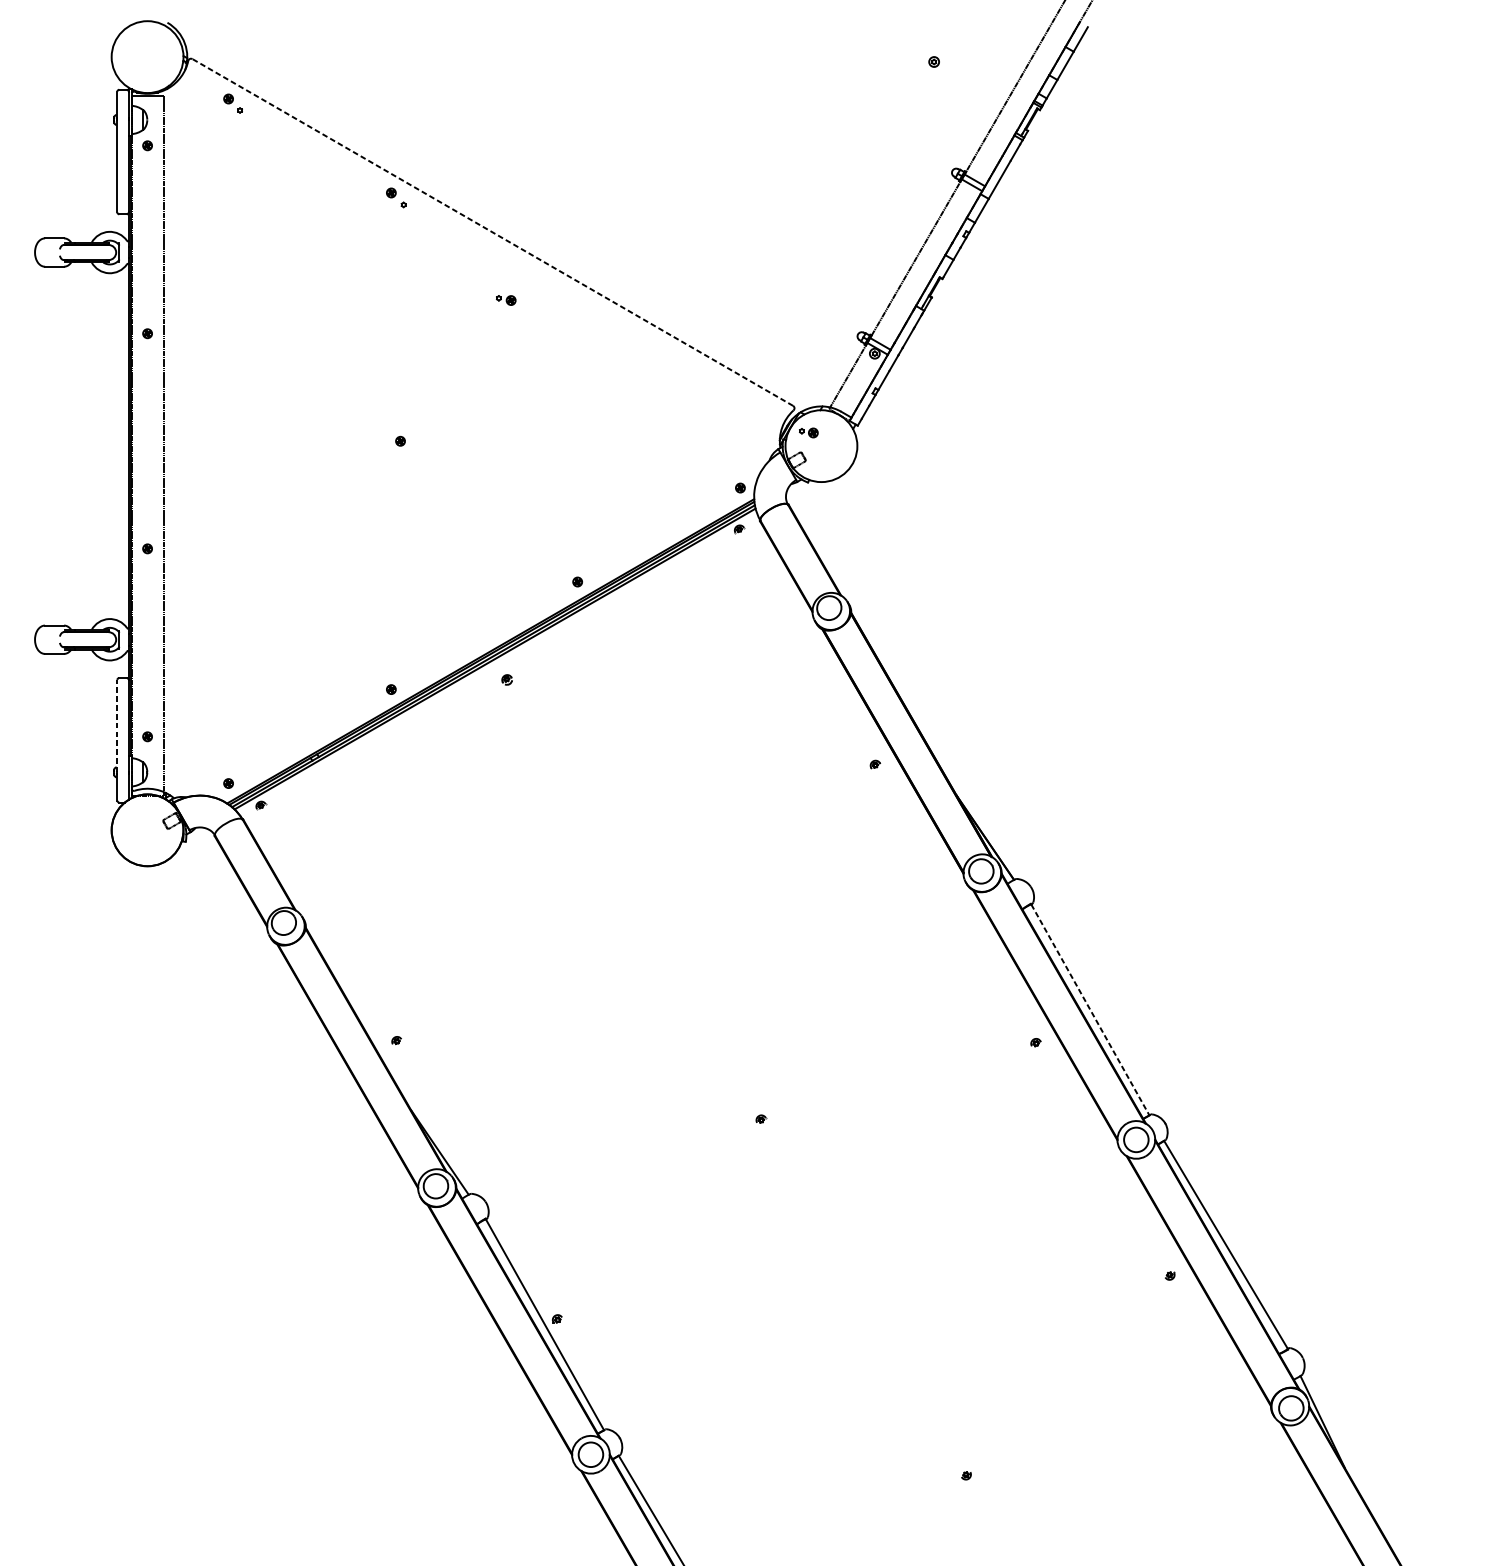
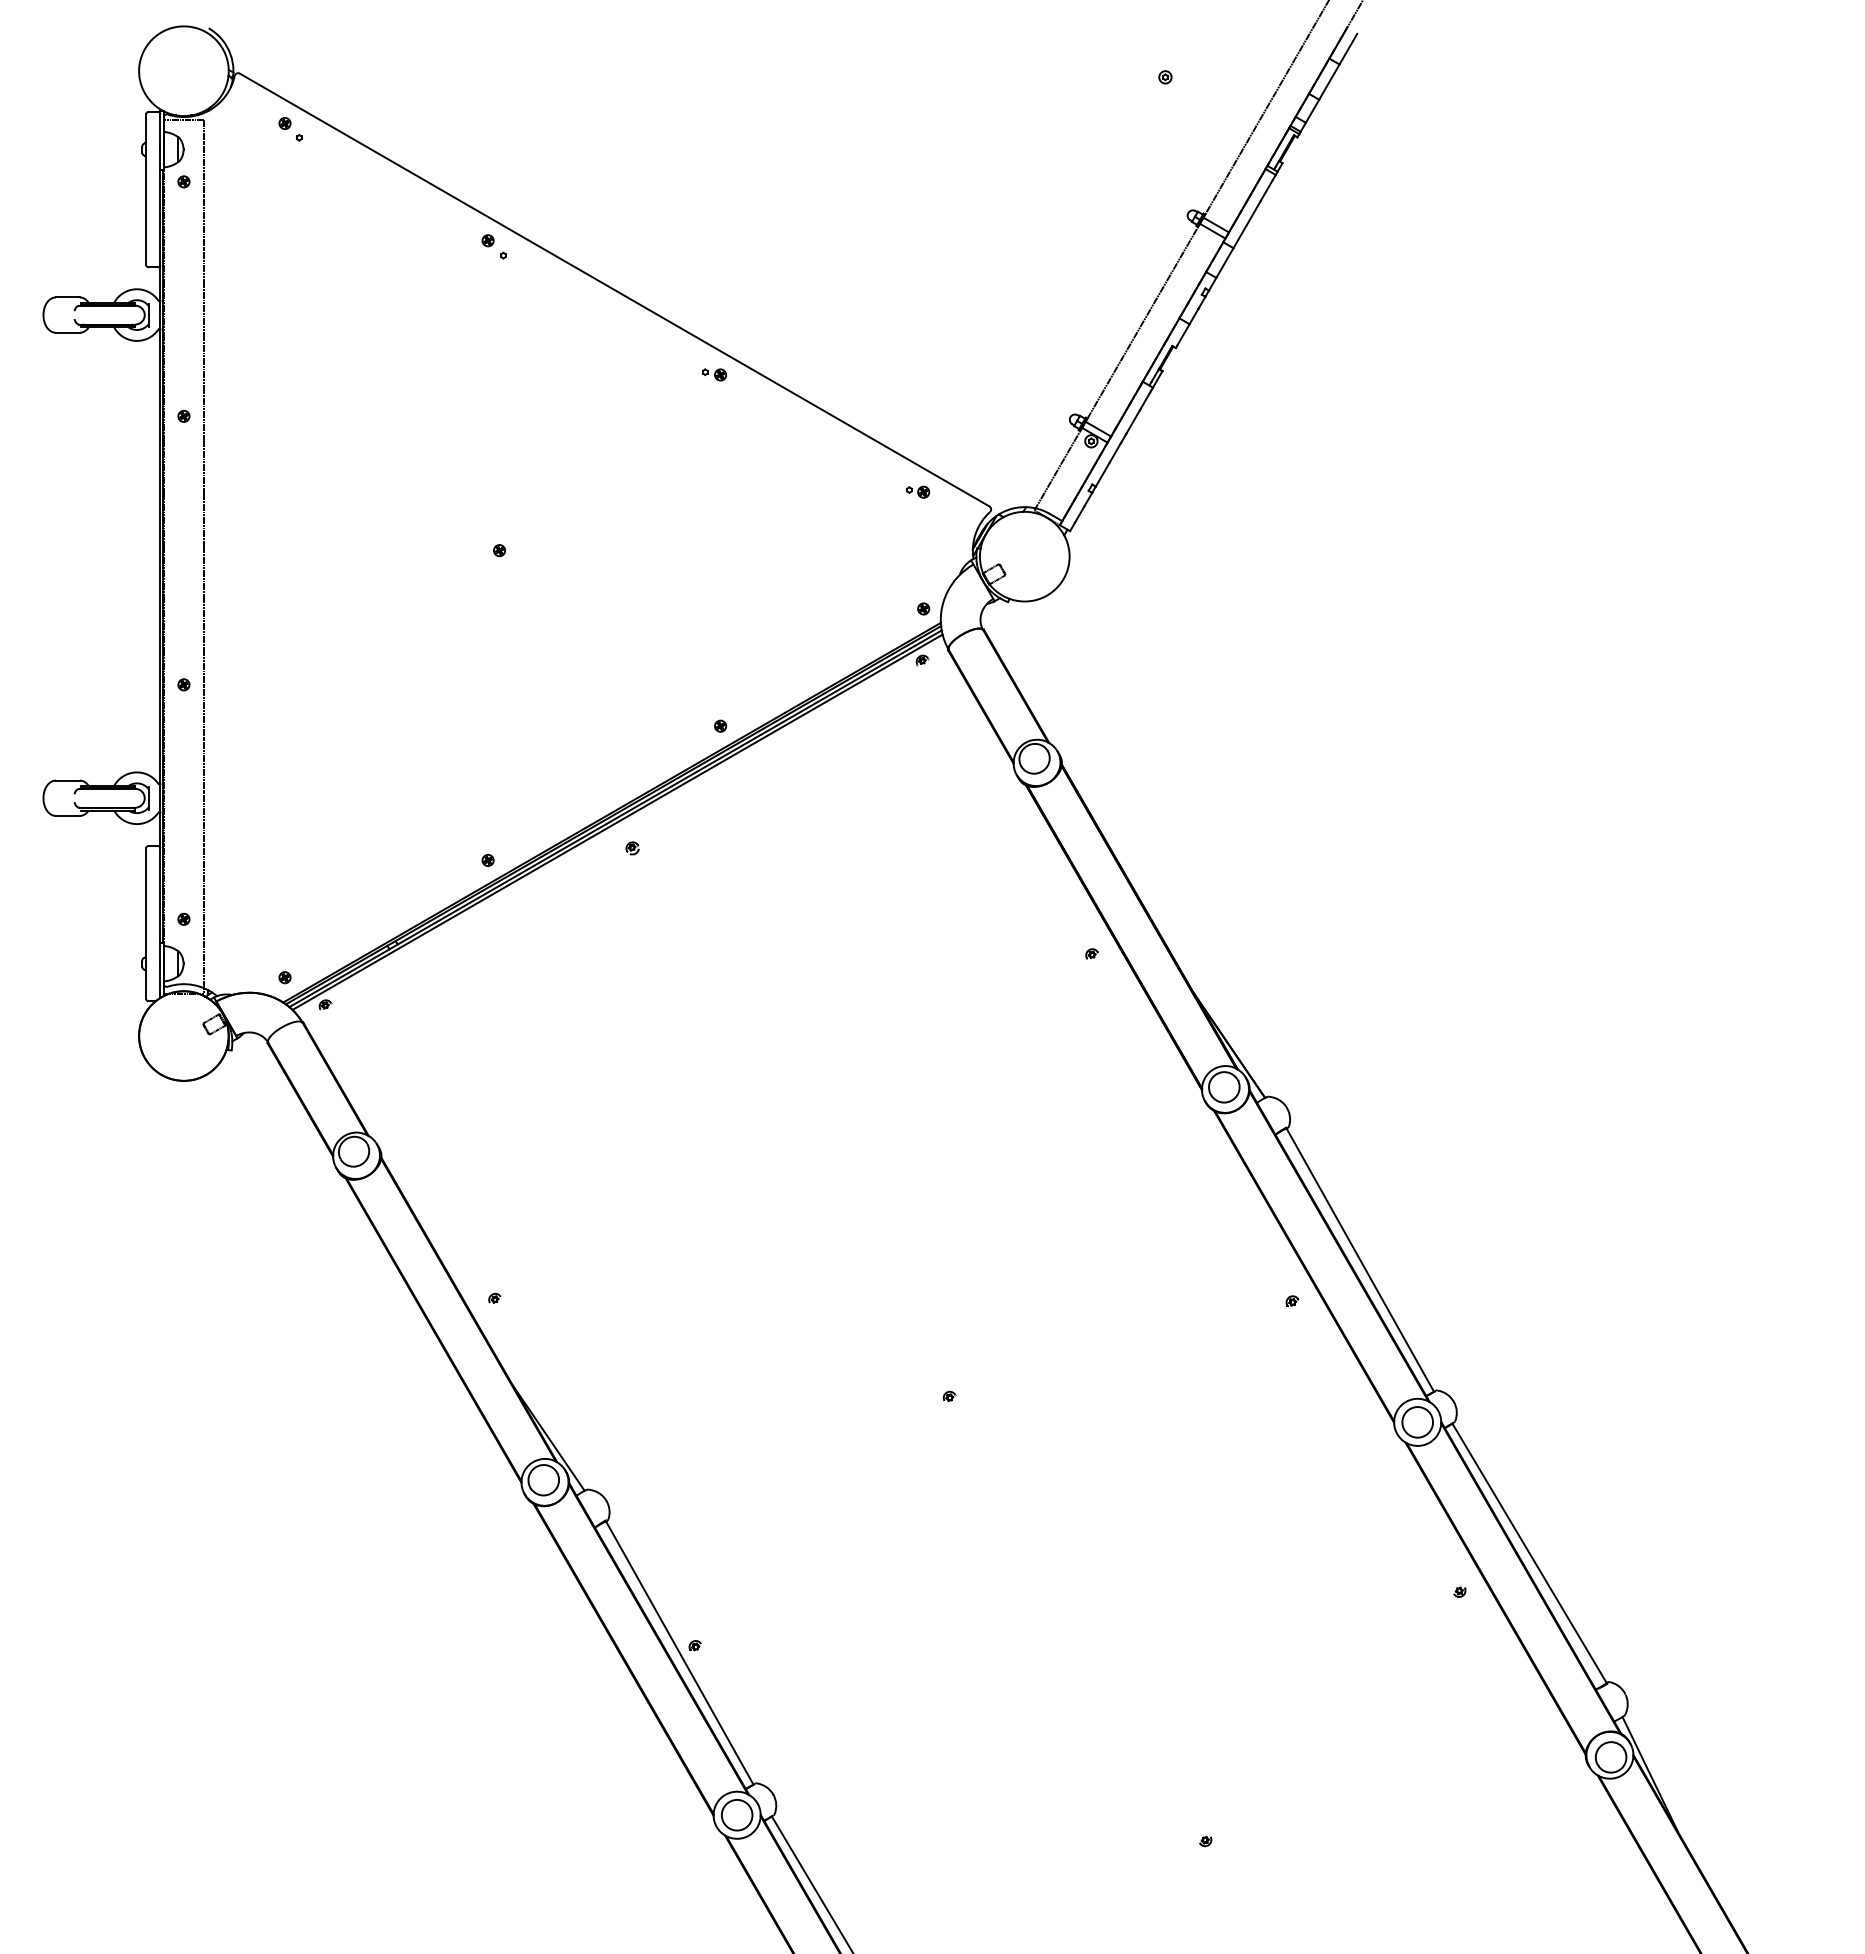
line: (492, 232) -> (614, 290), dashed -> solid
part: (506, 300) -> (714, 374), moved
part: (809, 432) -> (918, 491), moved
line: (117, 726) -> (146, 906), dashed -> solid
line: (1090, 1010) -> (1360, 1260), dashed -> solid

